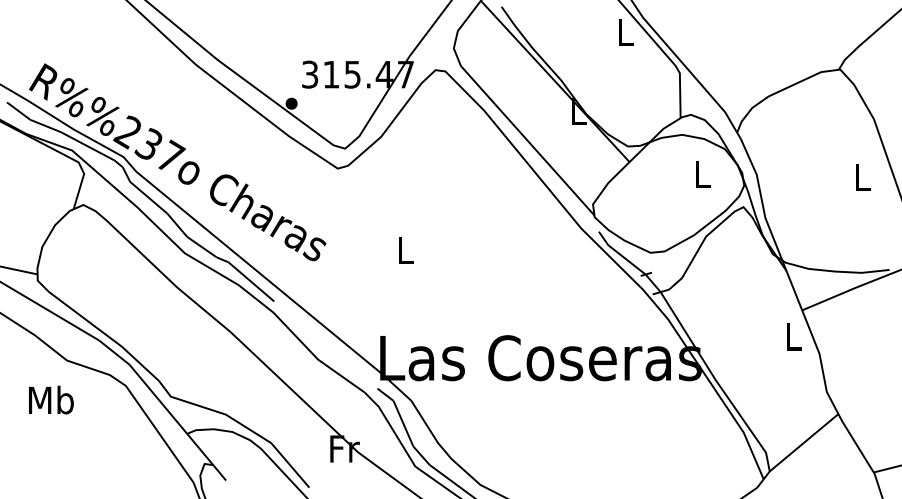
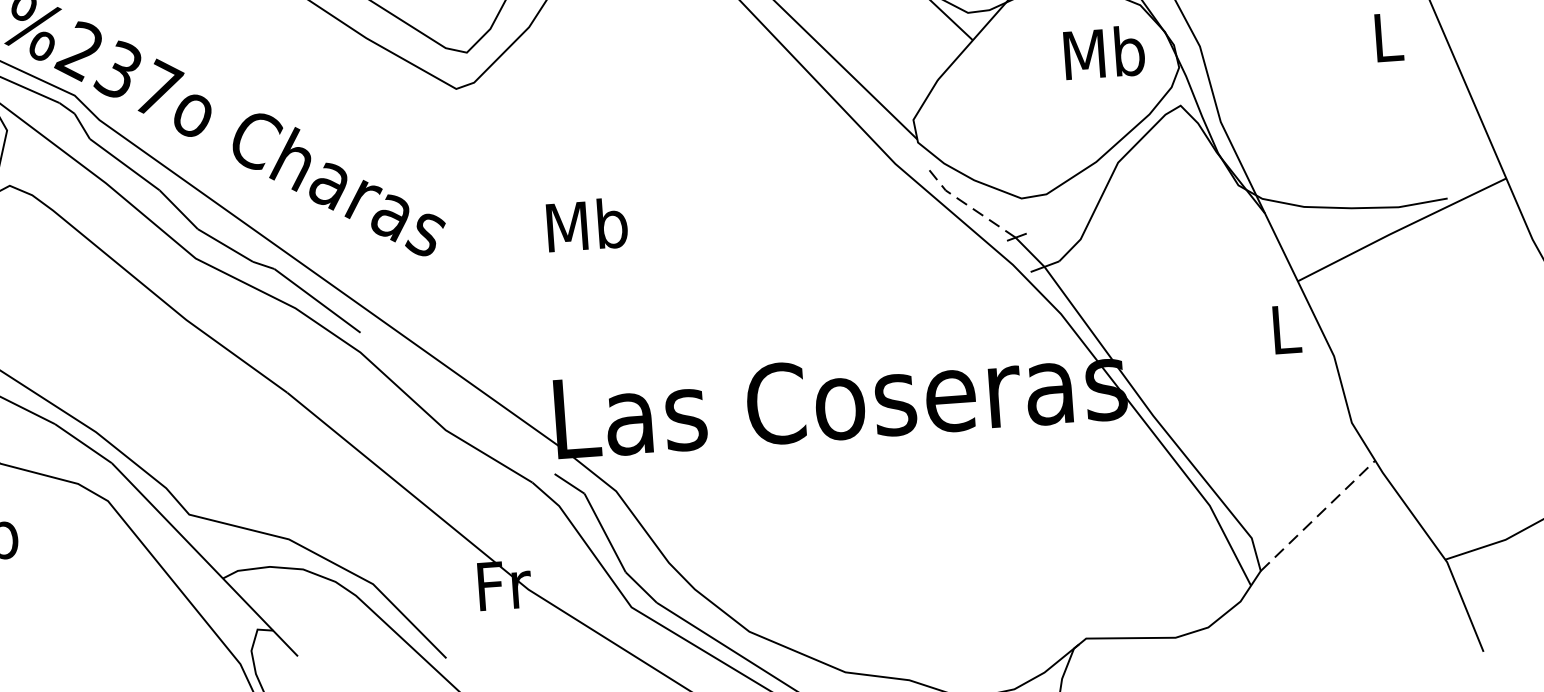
text: (702, 174) -> (1103, 53), L -> Mb
text: (405, 249) -> (586, 223), L -> Mb
line: (619, 254) -> (966, 205), solid -> dashed
line: (804, 442) -> (1318, 515), solid -> dashed

